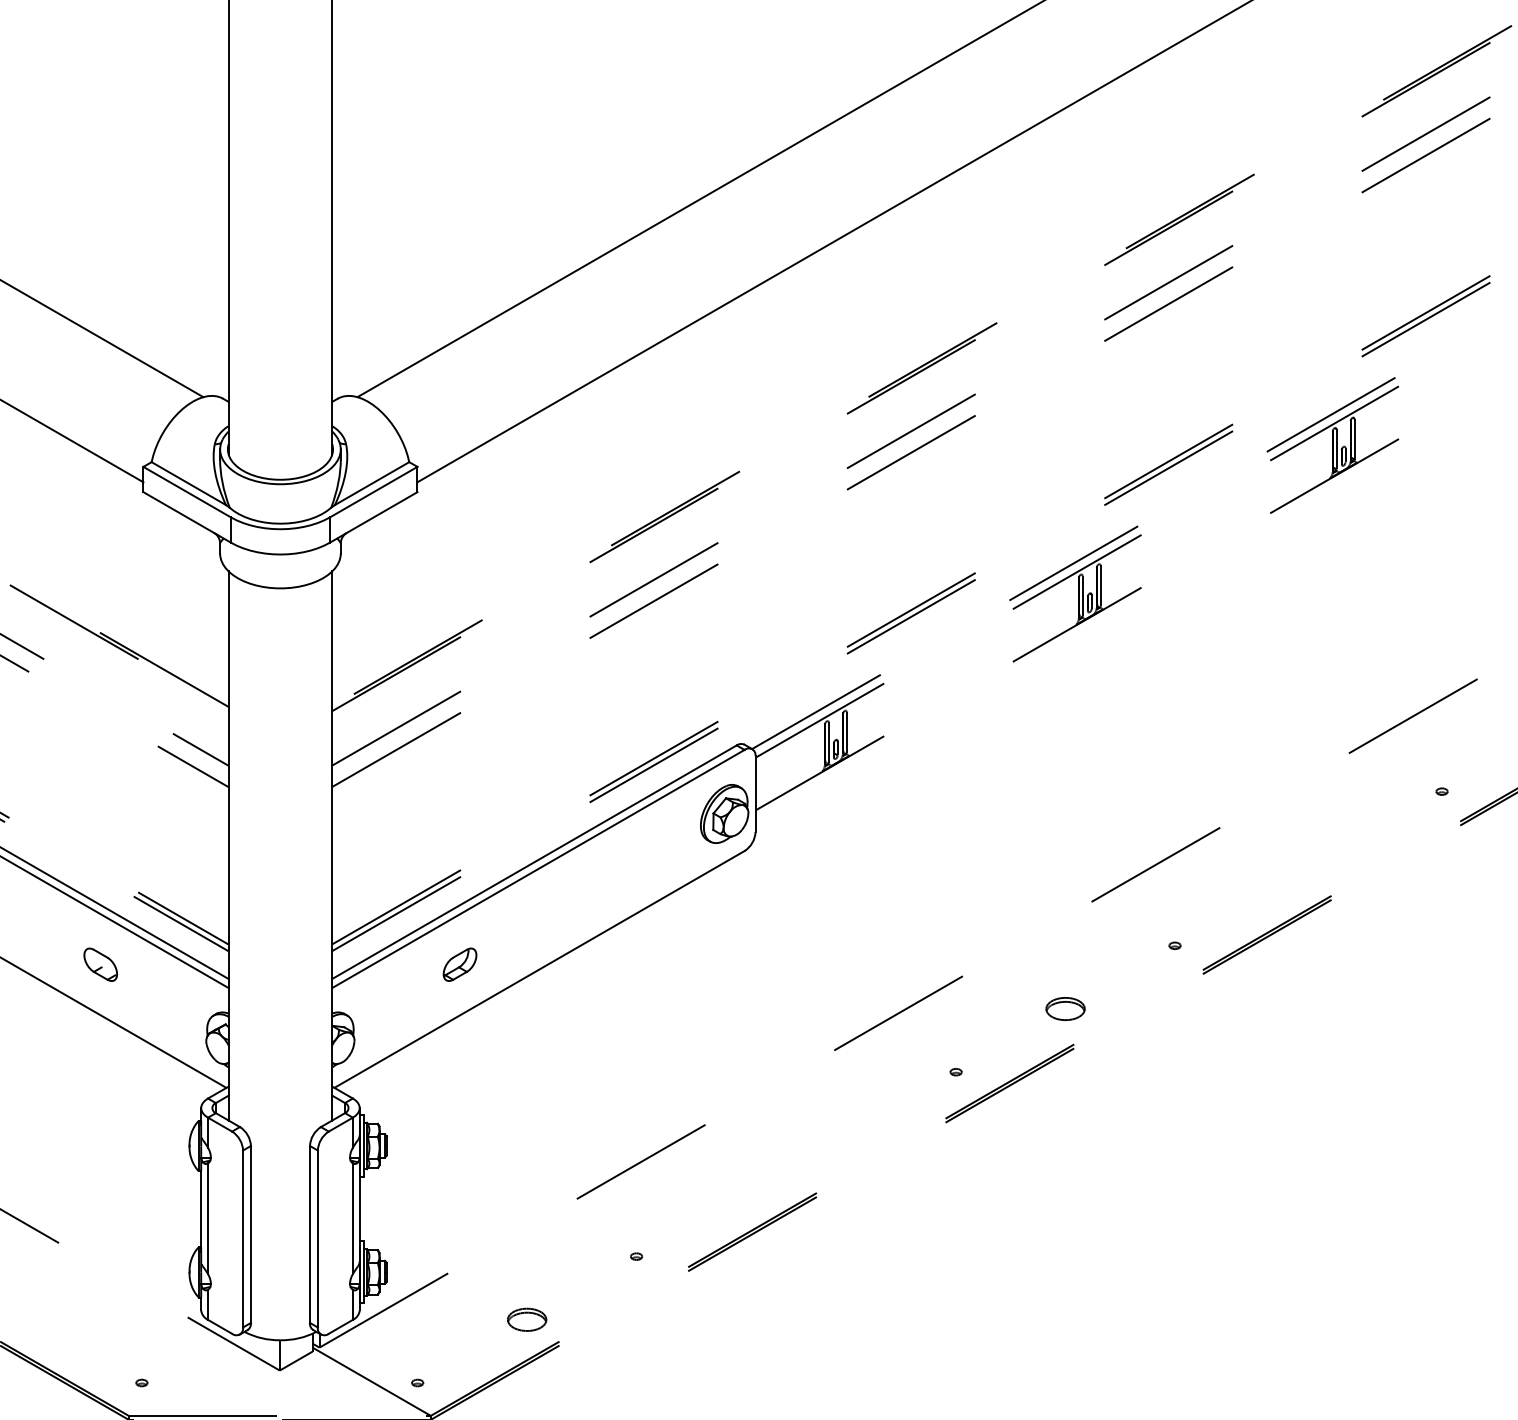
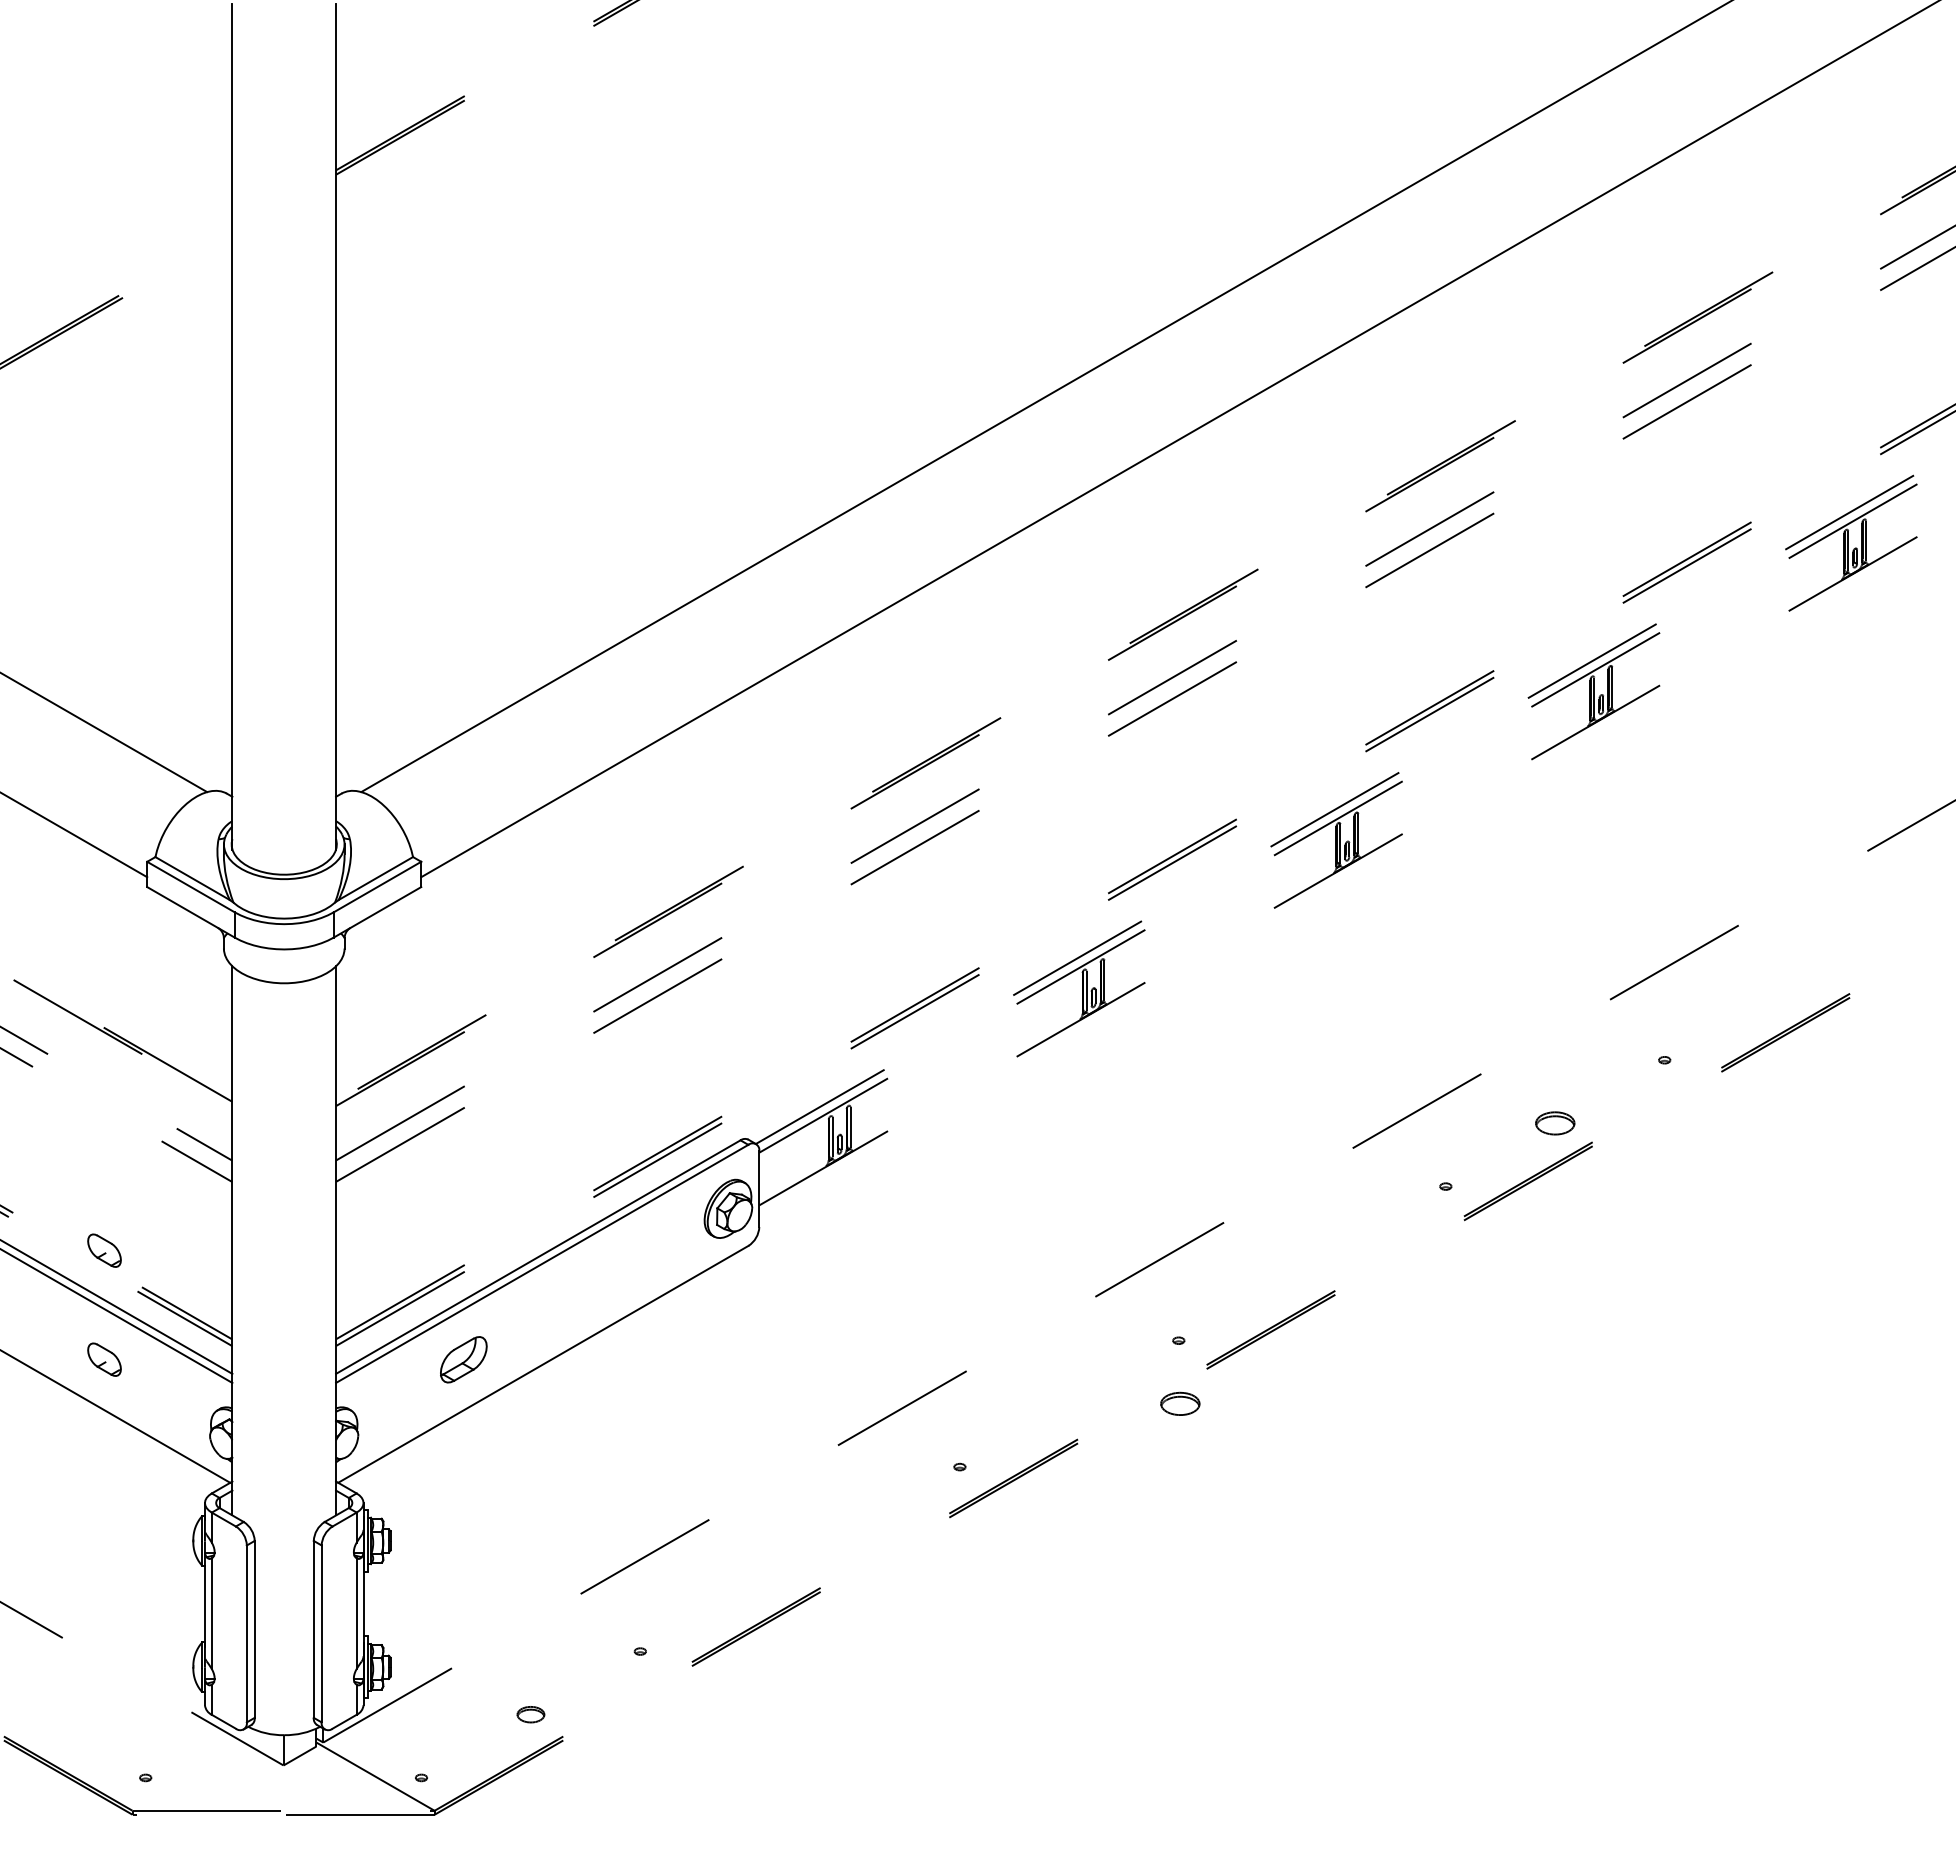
part: (100, 855) -> (104, 1250), added
part: (459, 964) -> (463, 1359), size x1.4
part: (1065, 1008) -> (1180, 1403), moved
part: (526, 1319) -> (530, 1714), size x0.7

